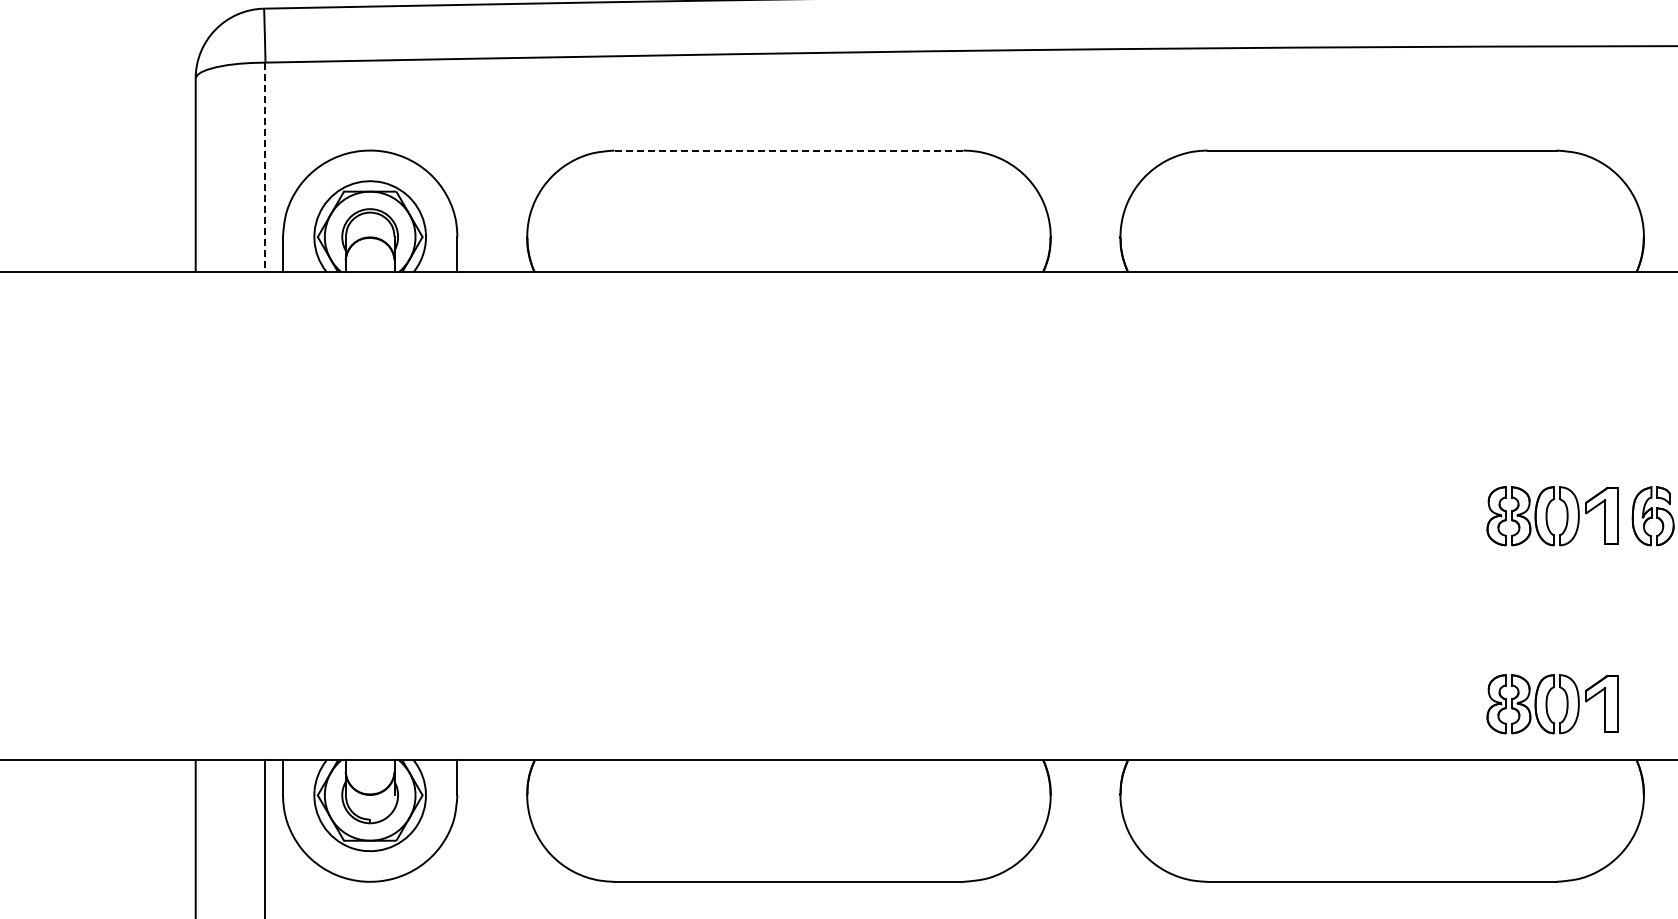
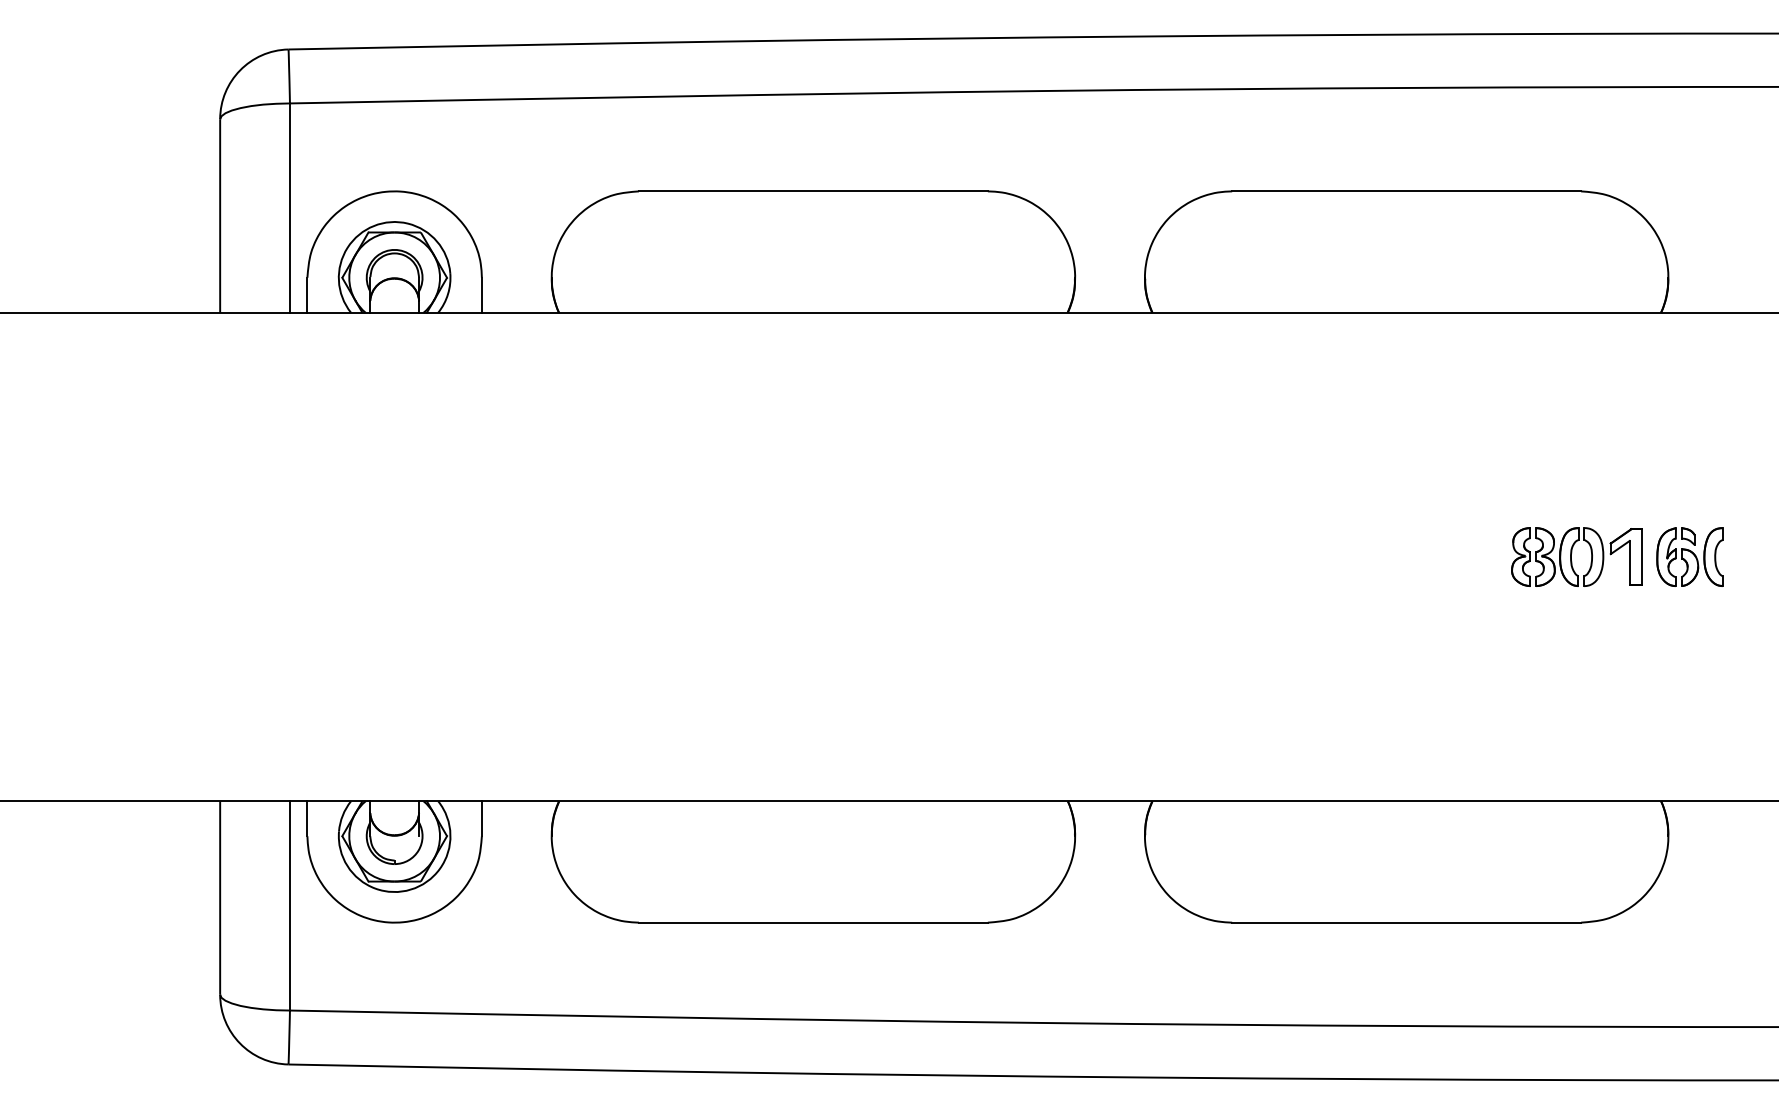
line: (788, 150) -> (812, 191), dashed -> solid
line: (265, 167) -> (289, 208), dashed -> solid
part: (1552, 703) -> (1576, 744), removed

